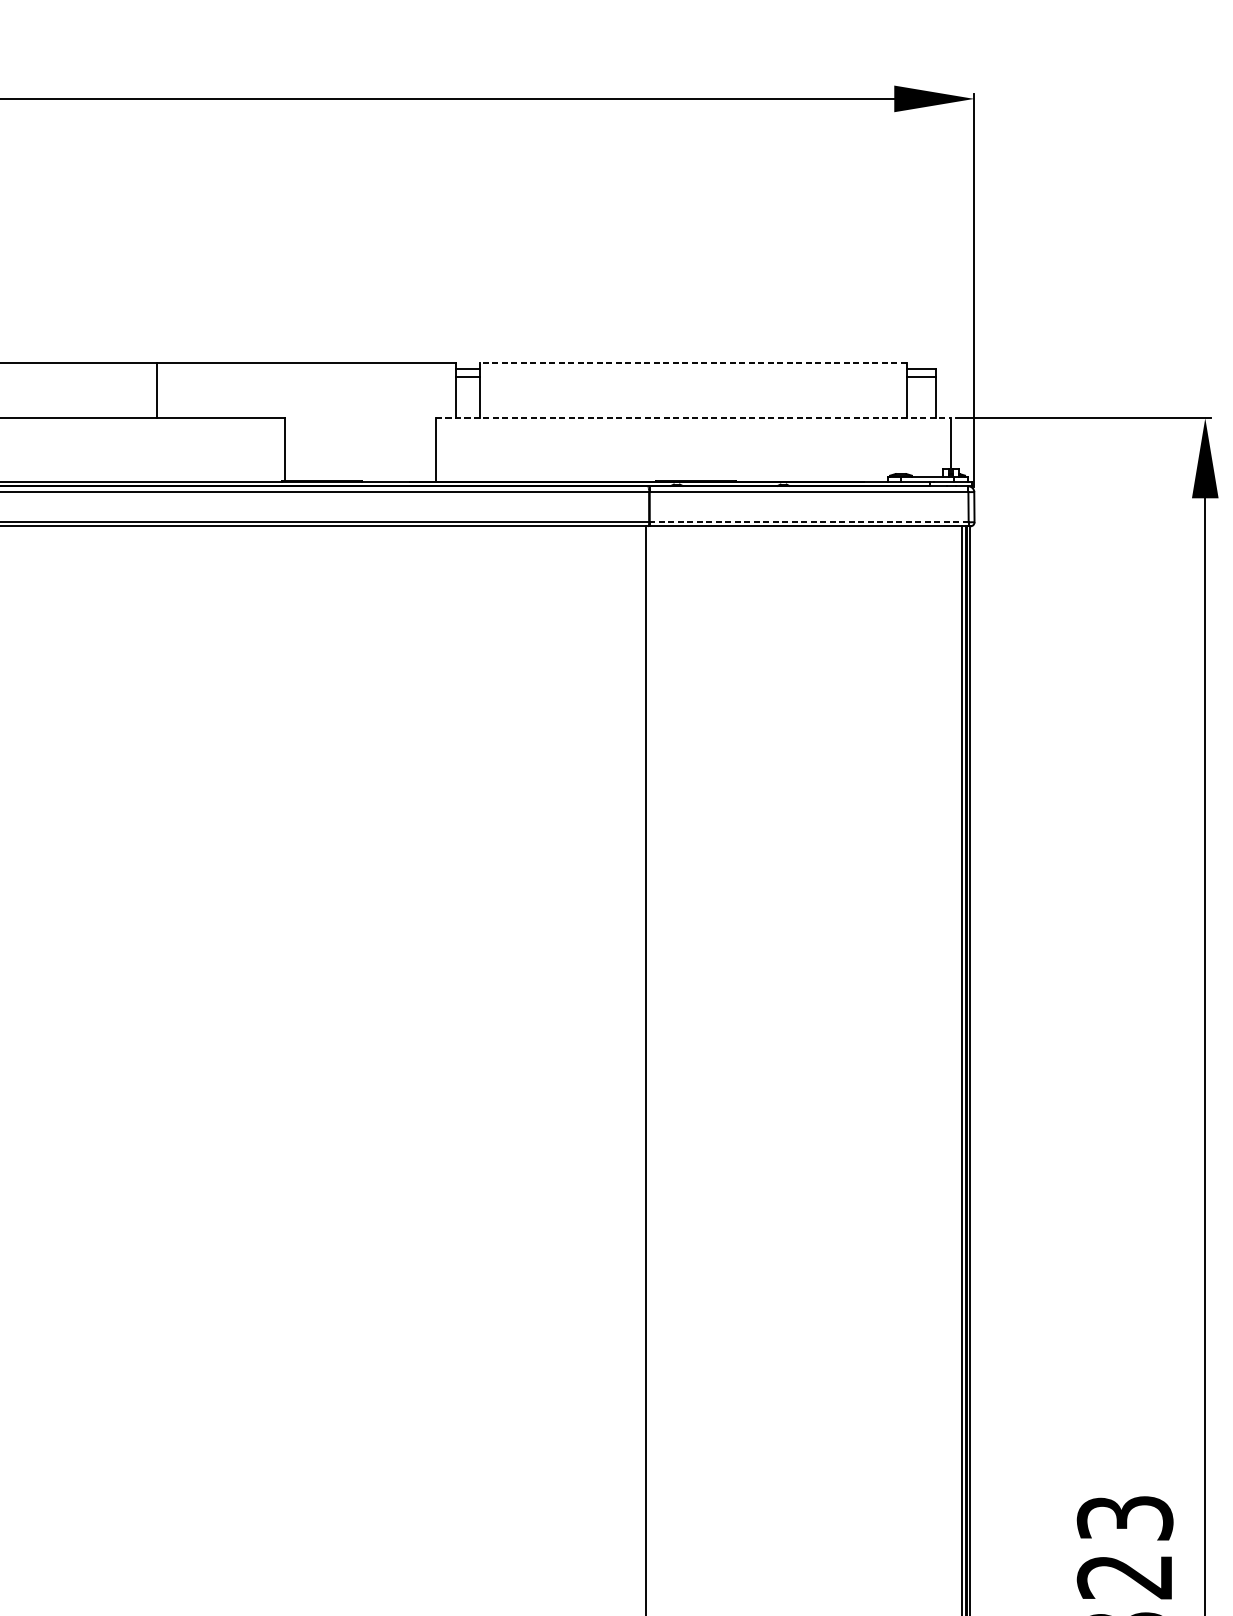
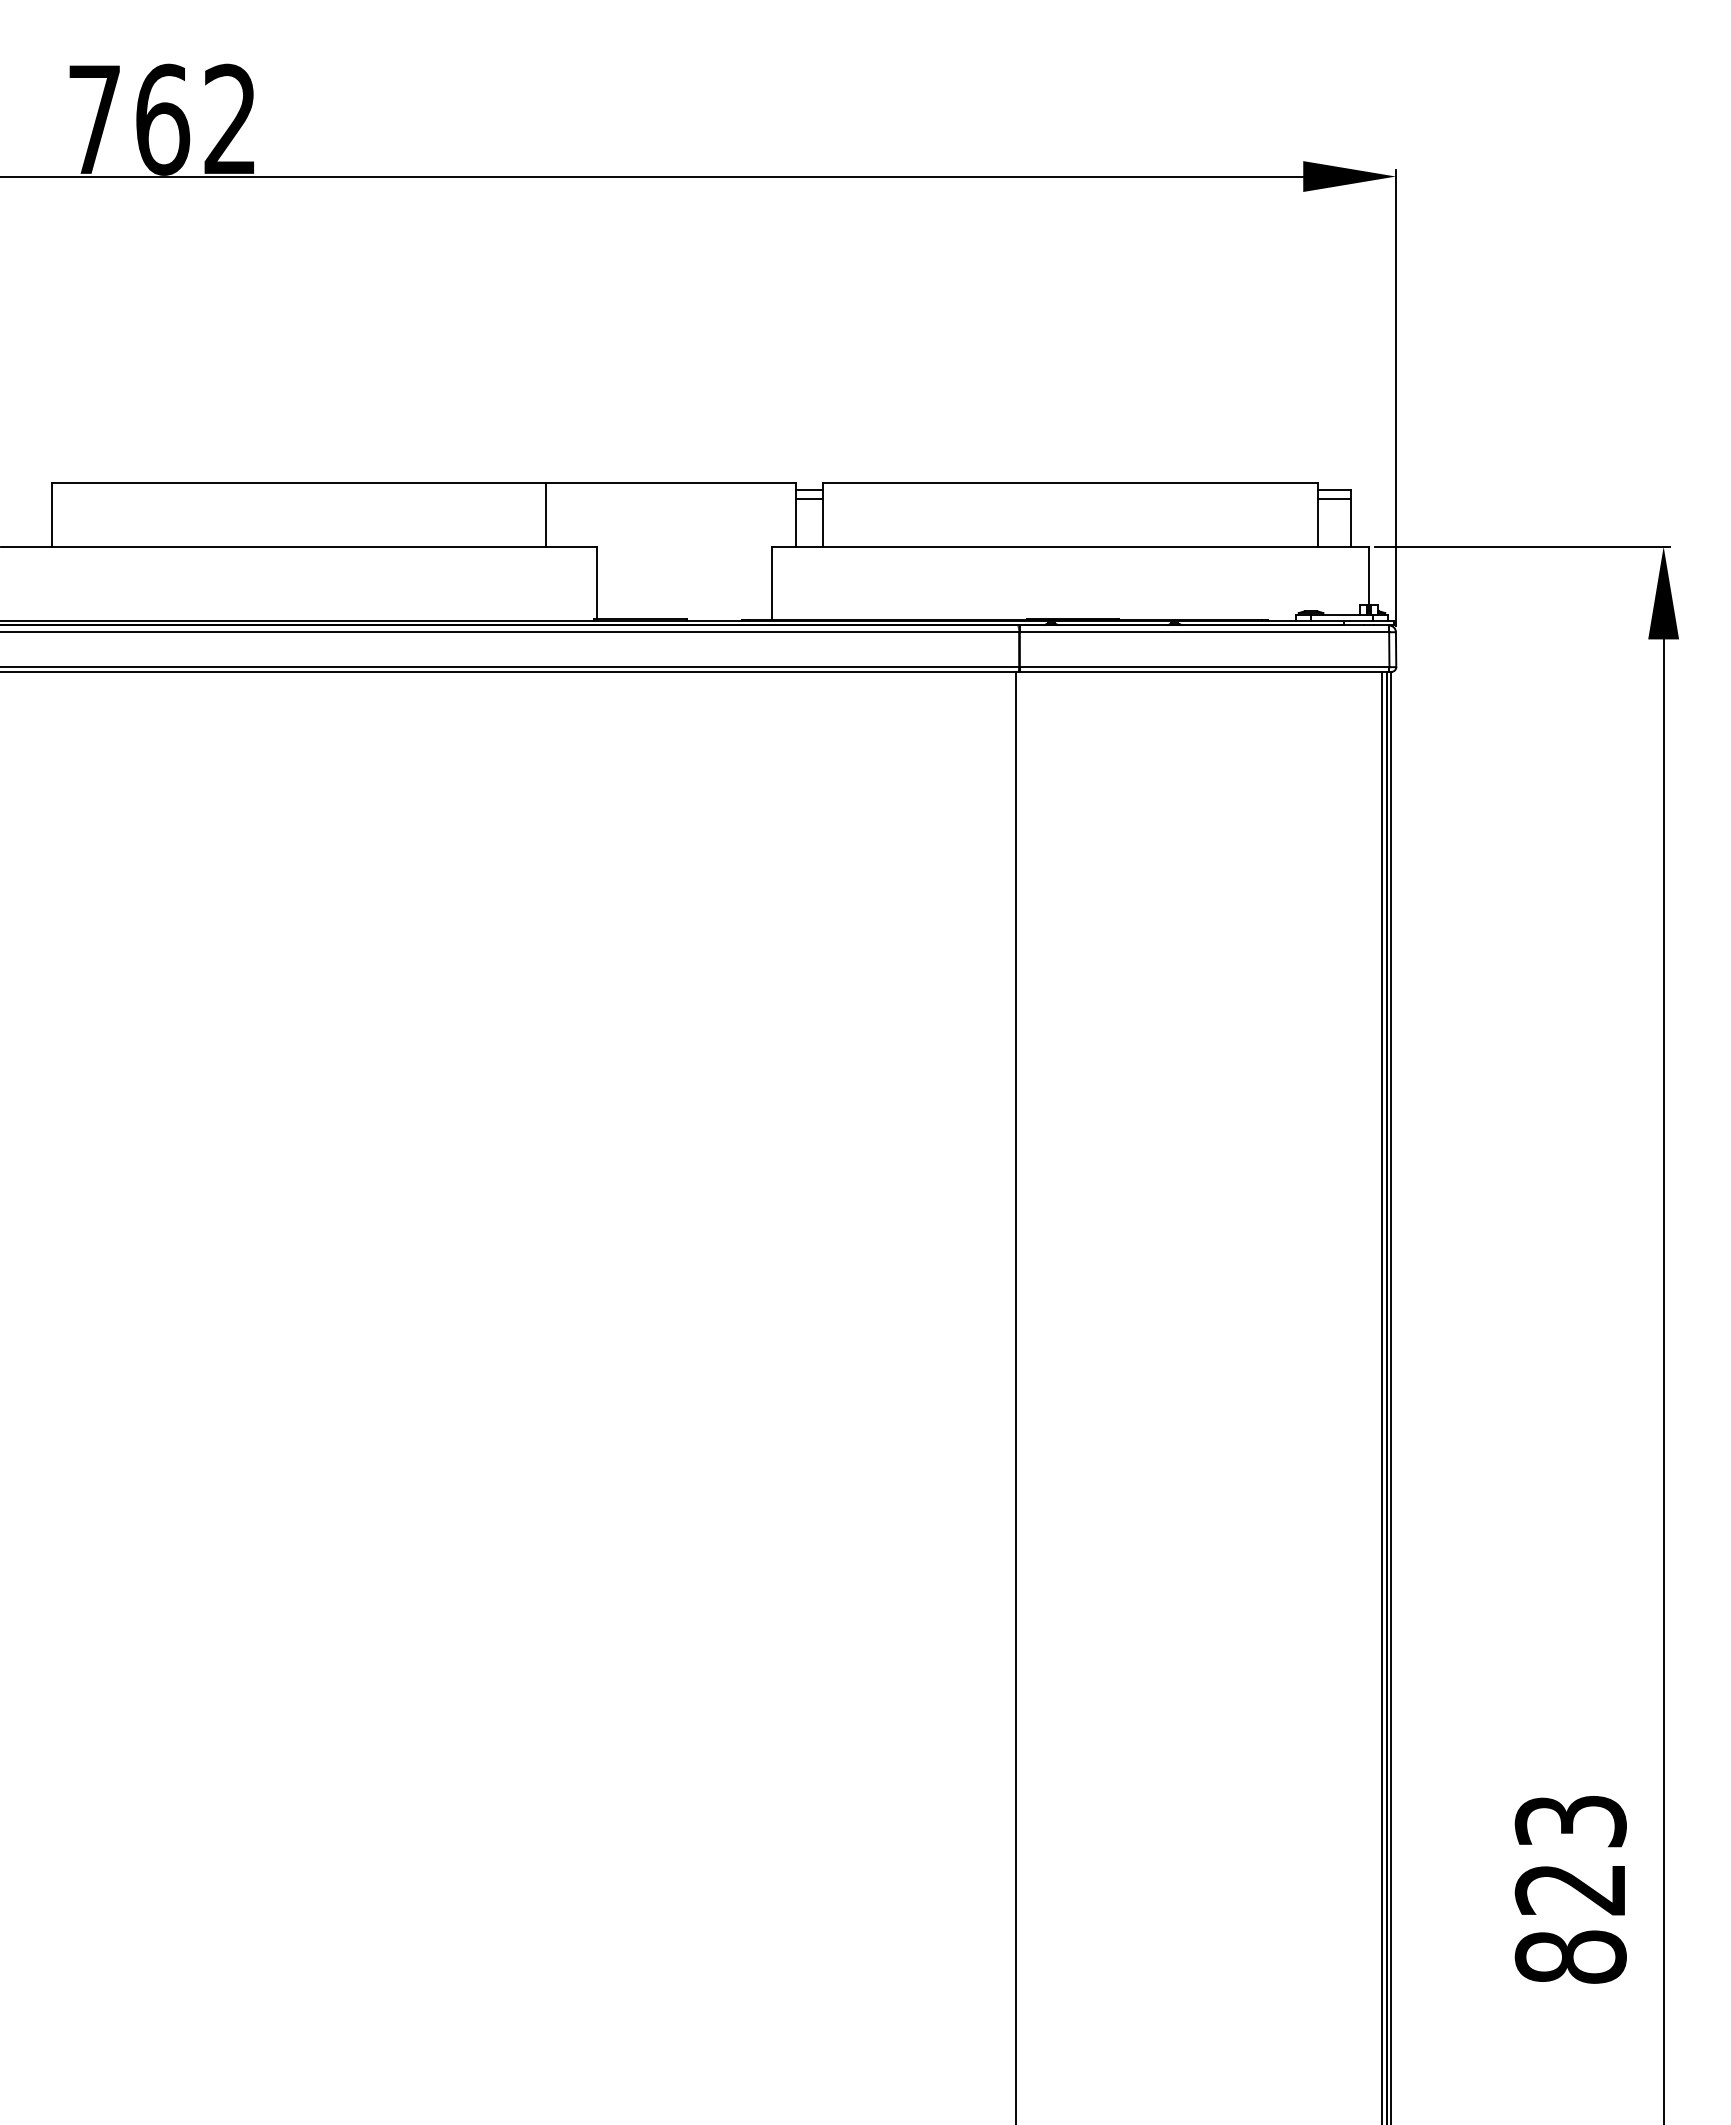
line: (692, 362) -> (1069, 482), dashed -> solid
line: (157, 390) -> (546, 514), moved
line: (693, 418) -> (1070, 546), dashed -> solid
line: (809, 522) -> (1204, 667), dashed -> solid

